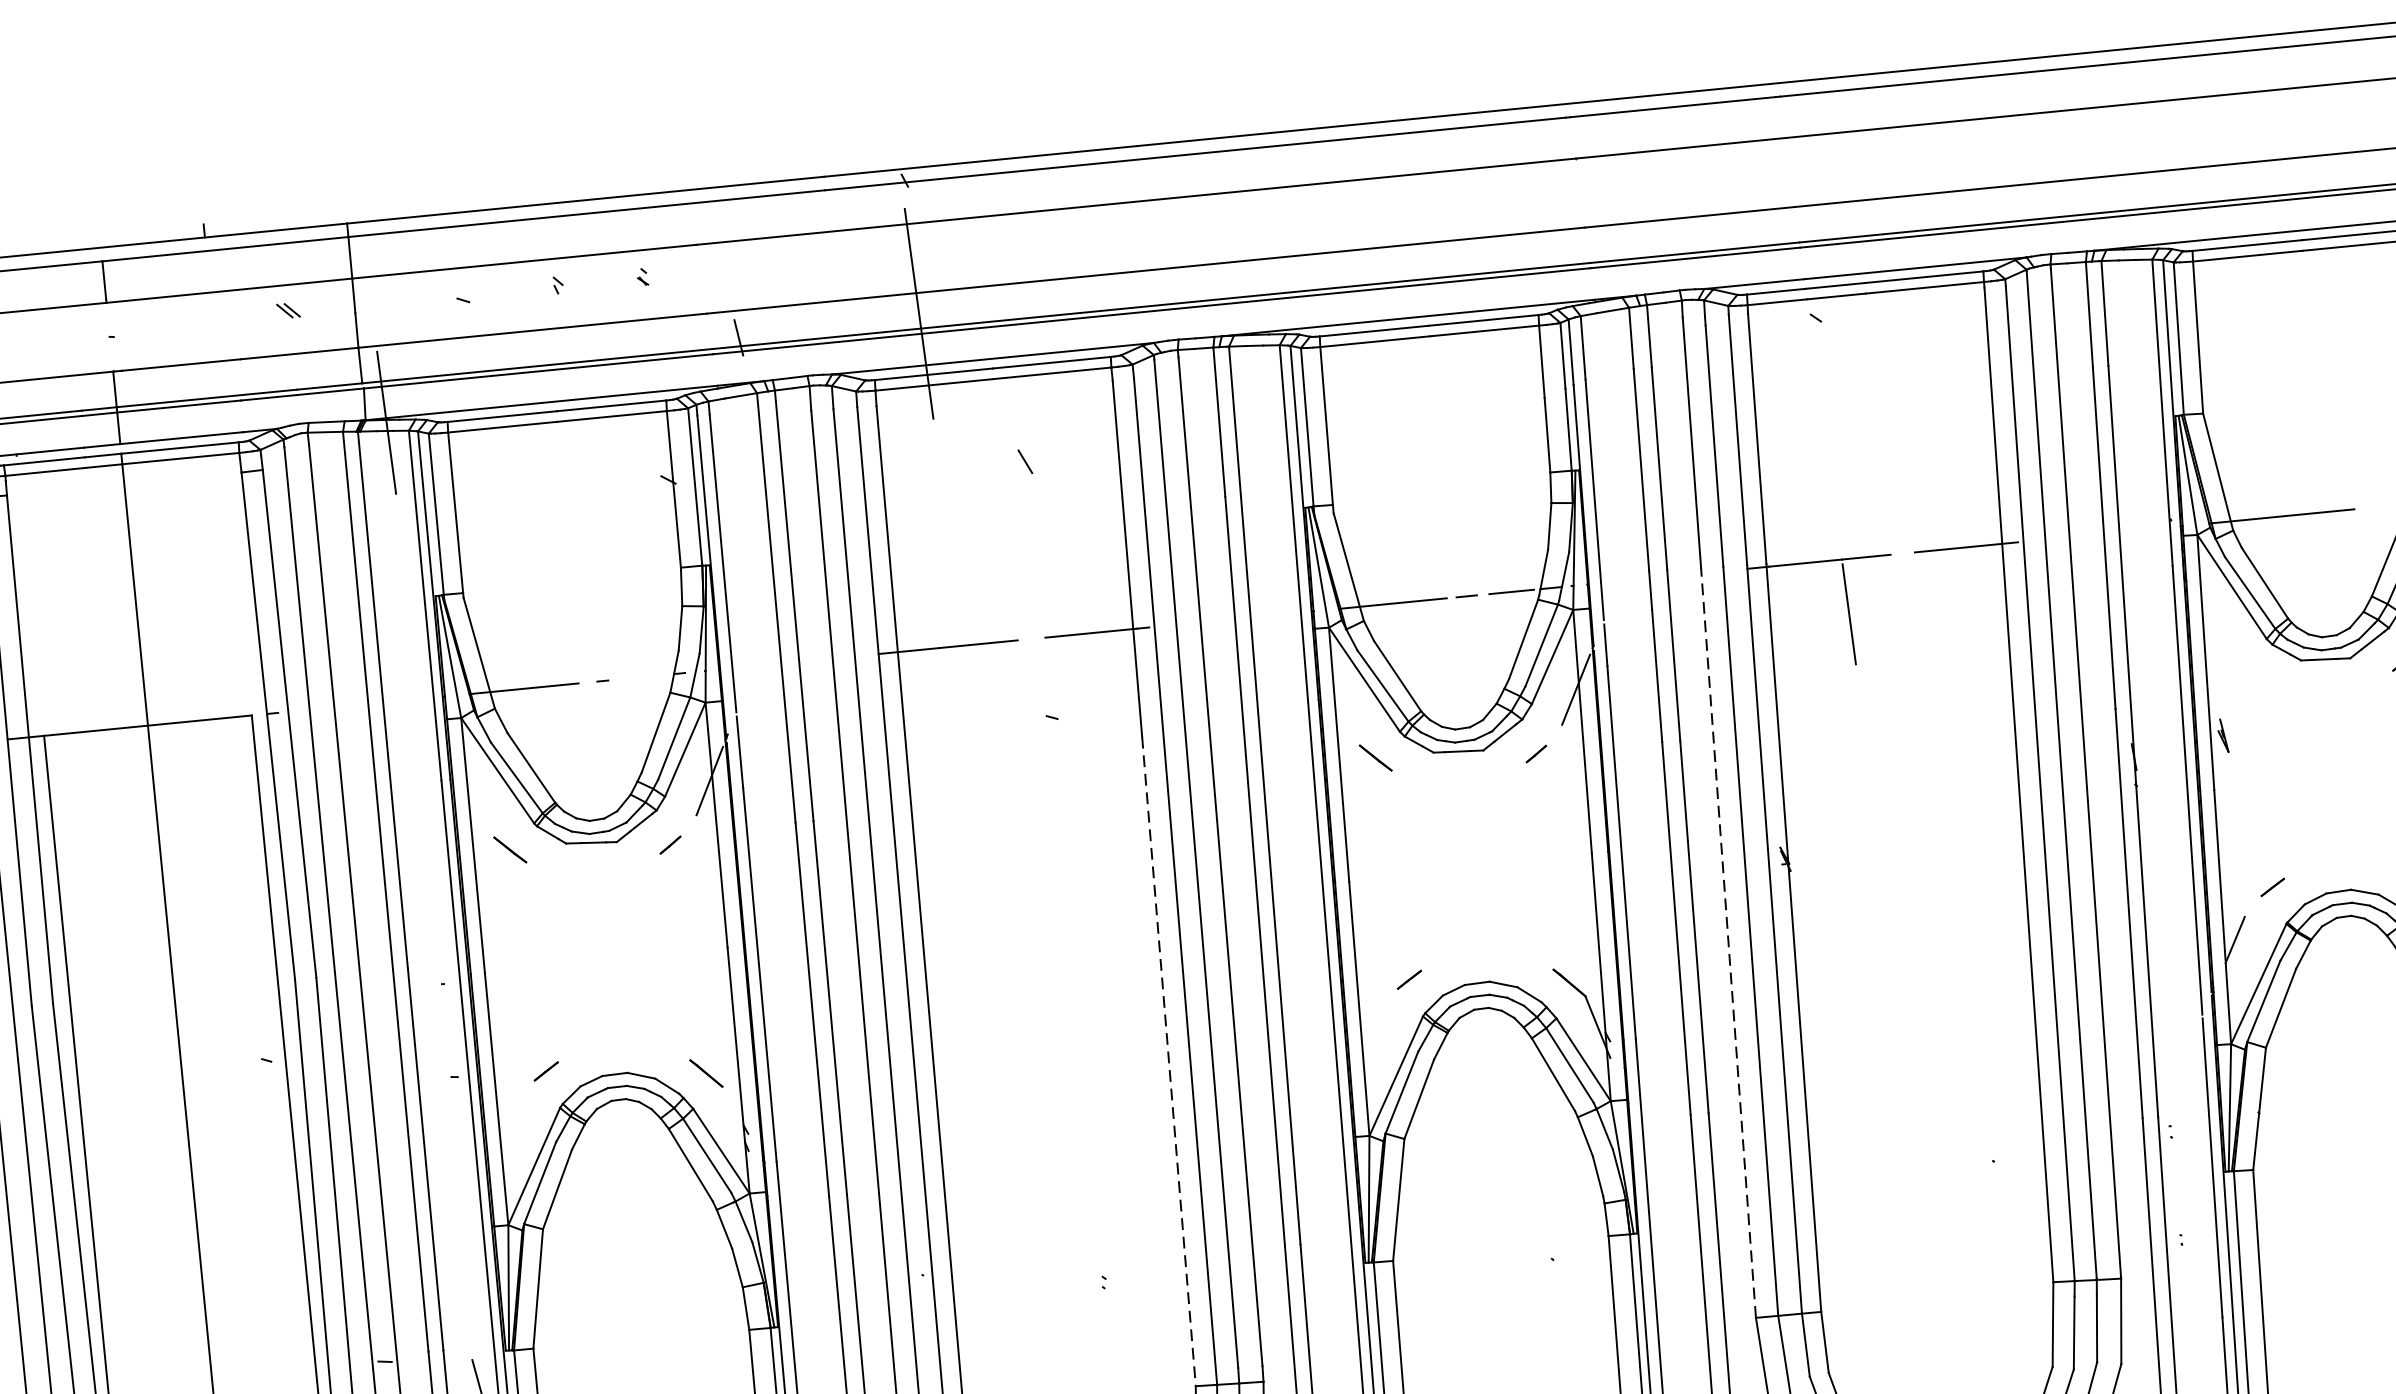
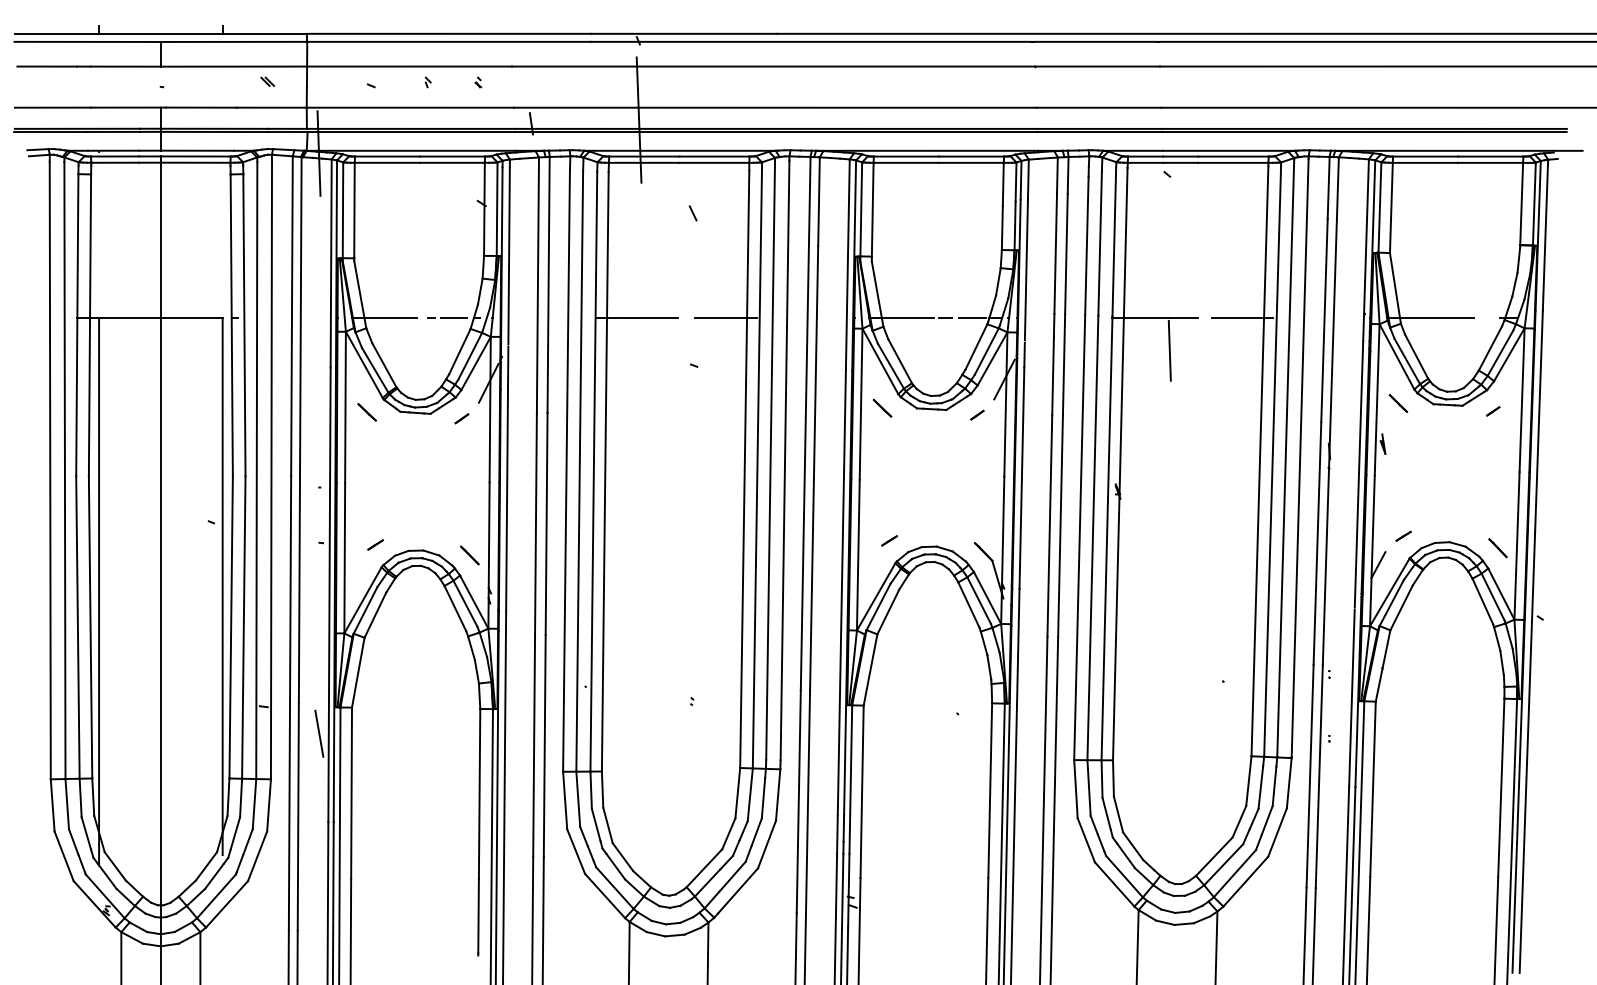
line: (2242, 665) -> (1398, 403), added
line: (641, 677) -> (454, 318), added
line: (1728, 942) -> (1079, 537), dashed -> solid
line: (1169, 1062) -> (743, 575), dashed -> solid

